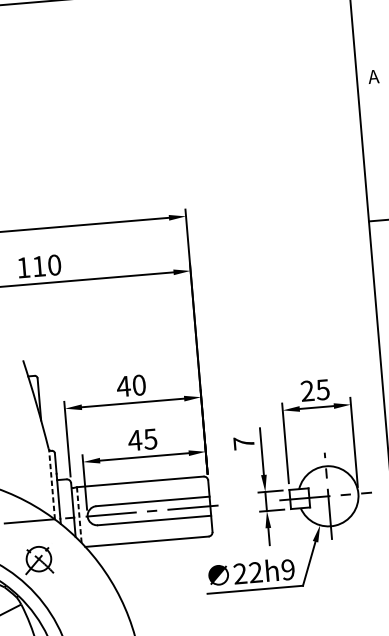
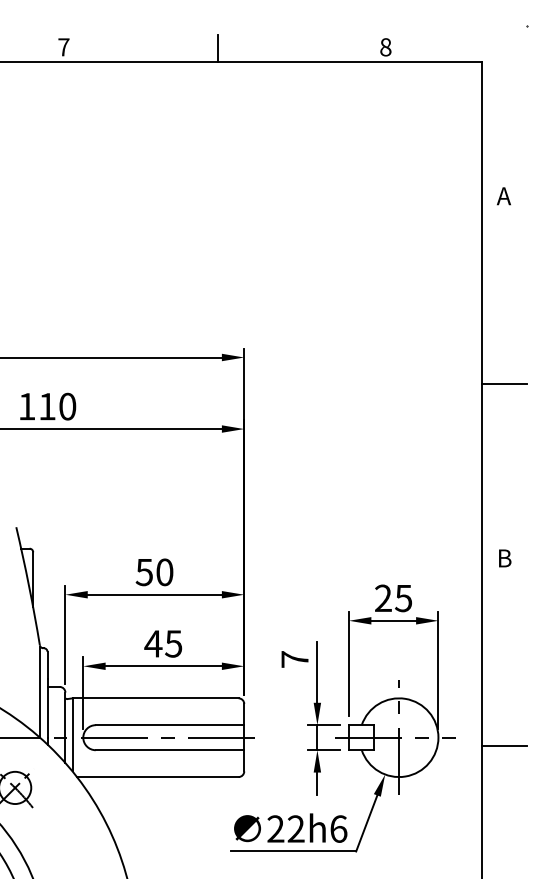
text: (123, 386) -> (144, 572), 40 -> 50
line: (52, 484) -> (40, 692), dashed -> solid
line: (79, 514) -> (72, 734), dashed -> solid
text: (288, 569) -> (338, 828), 22h9 -> 22h6

